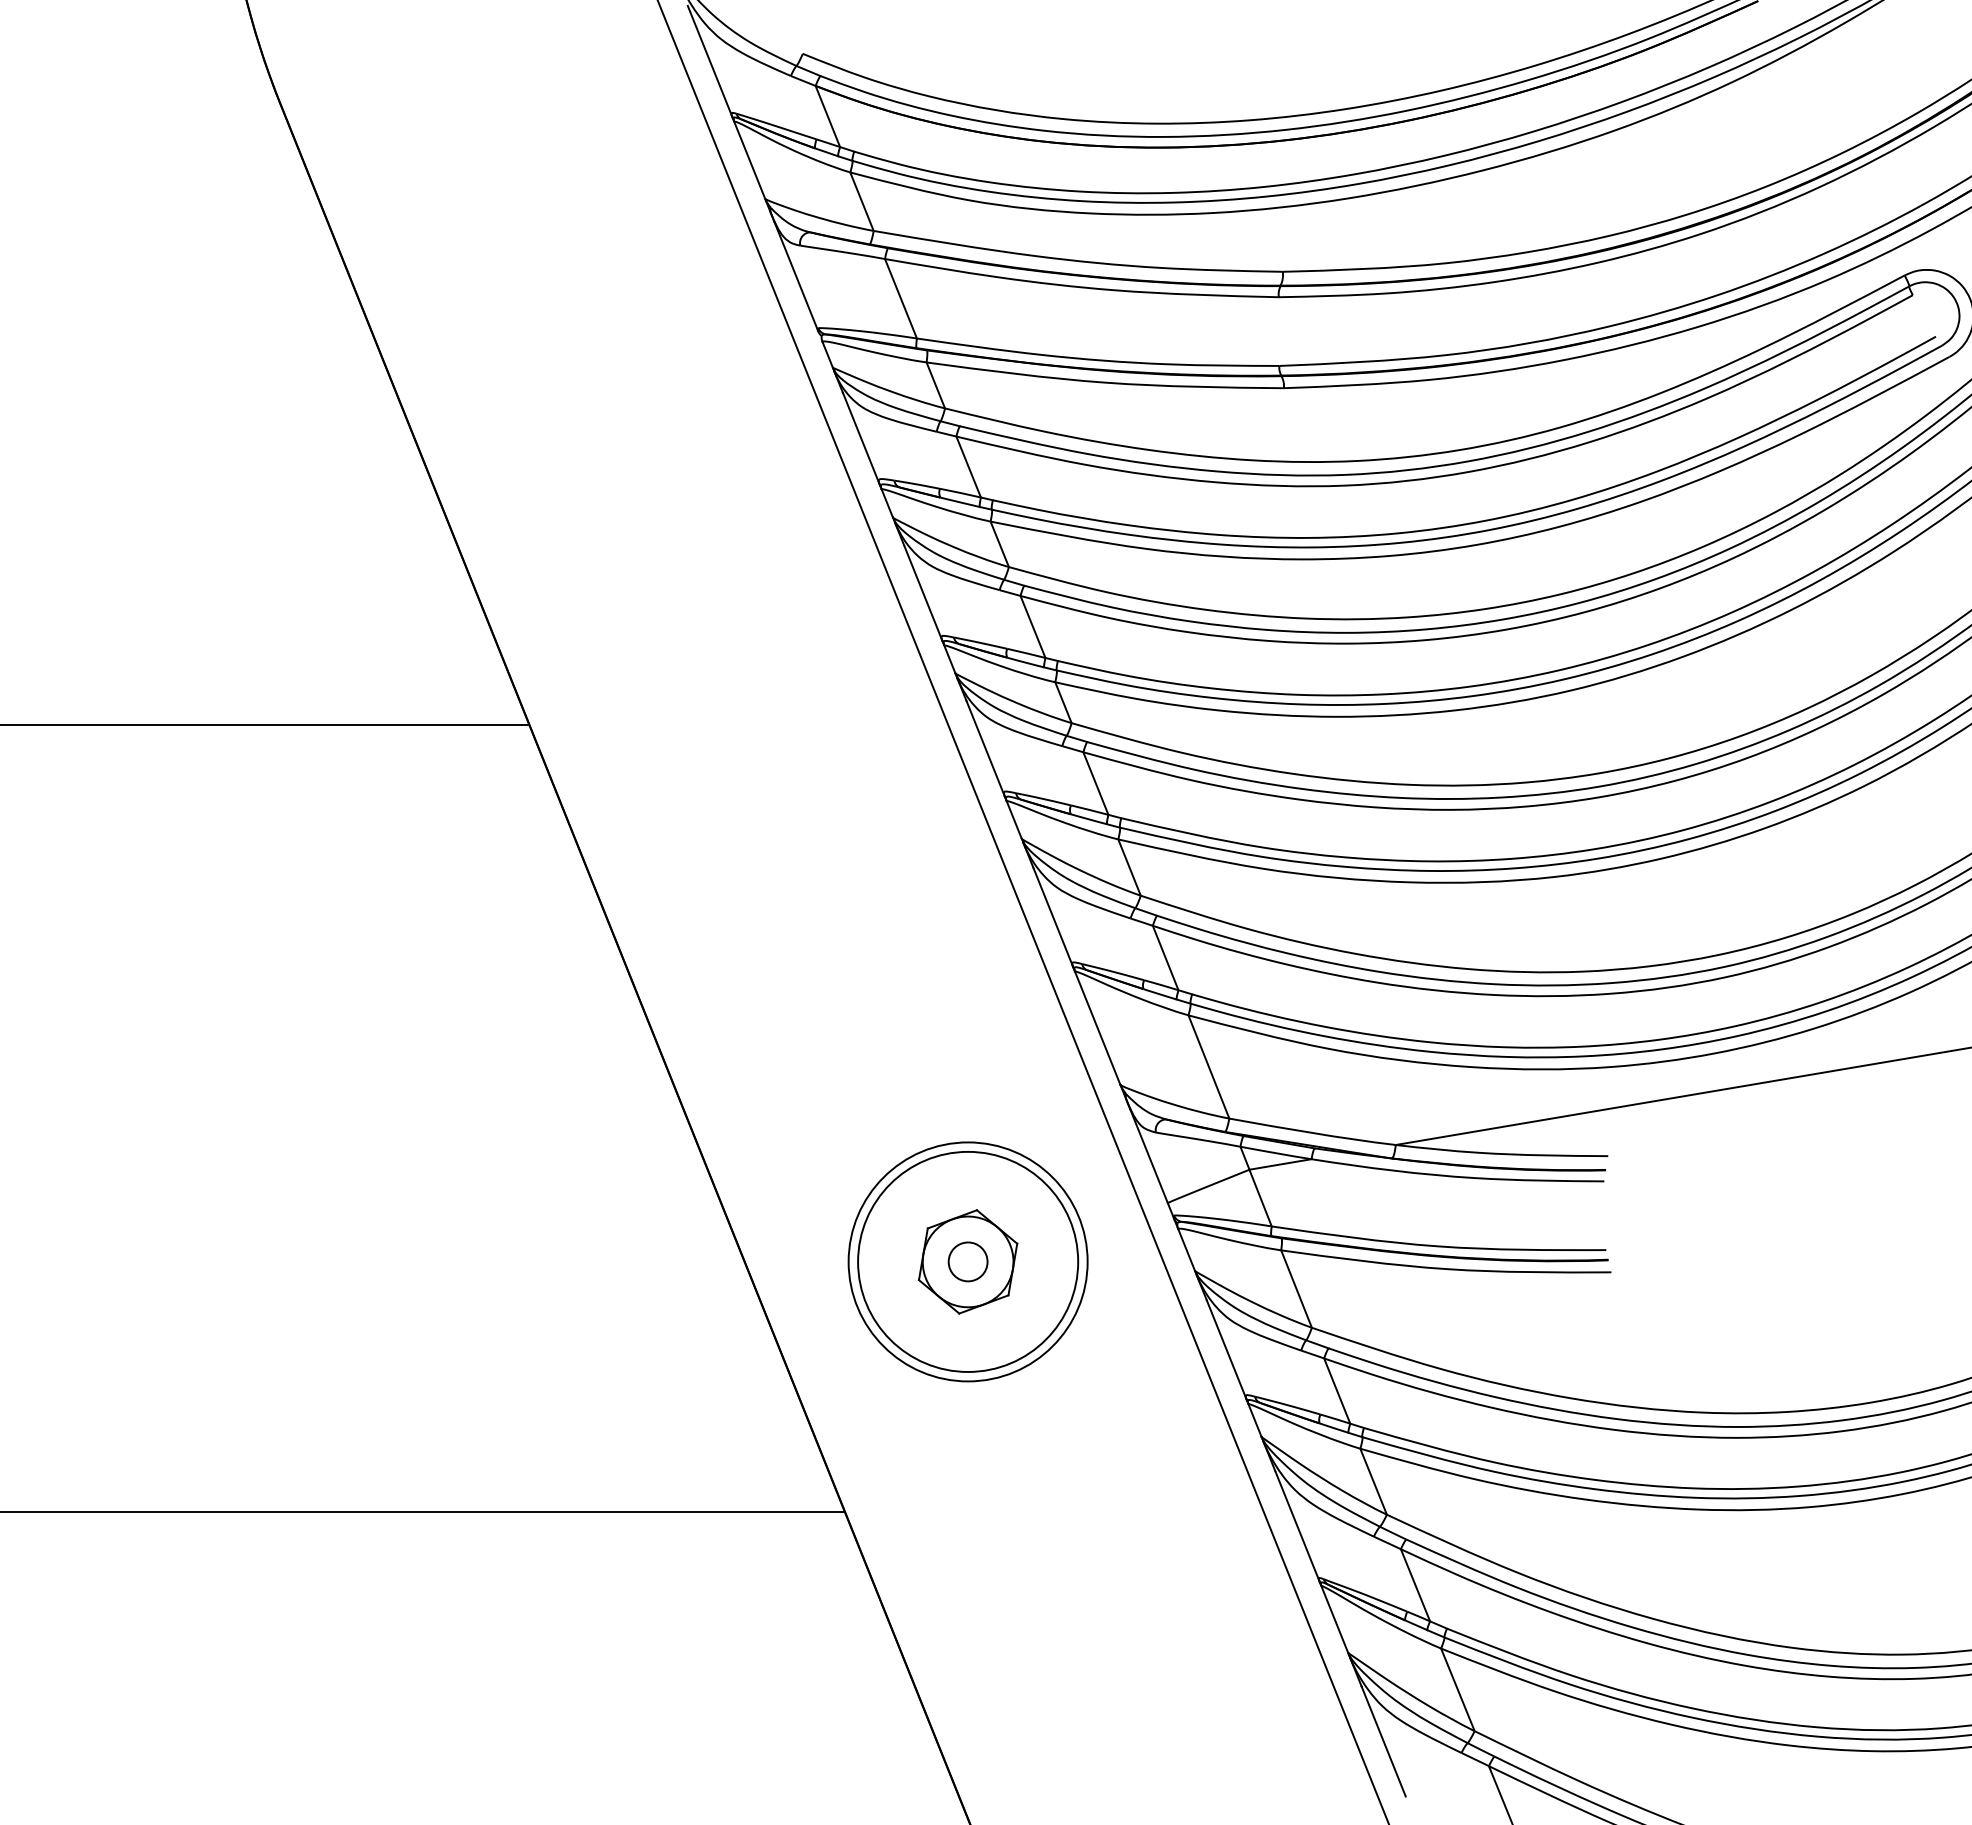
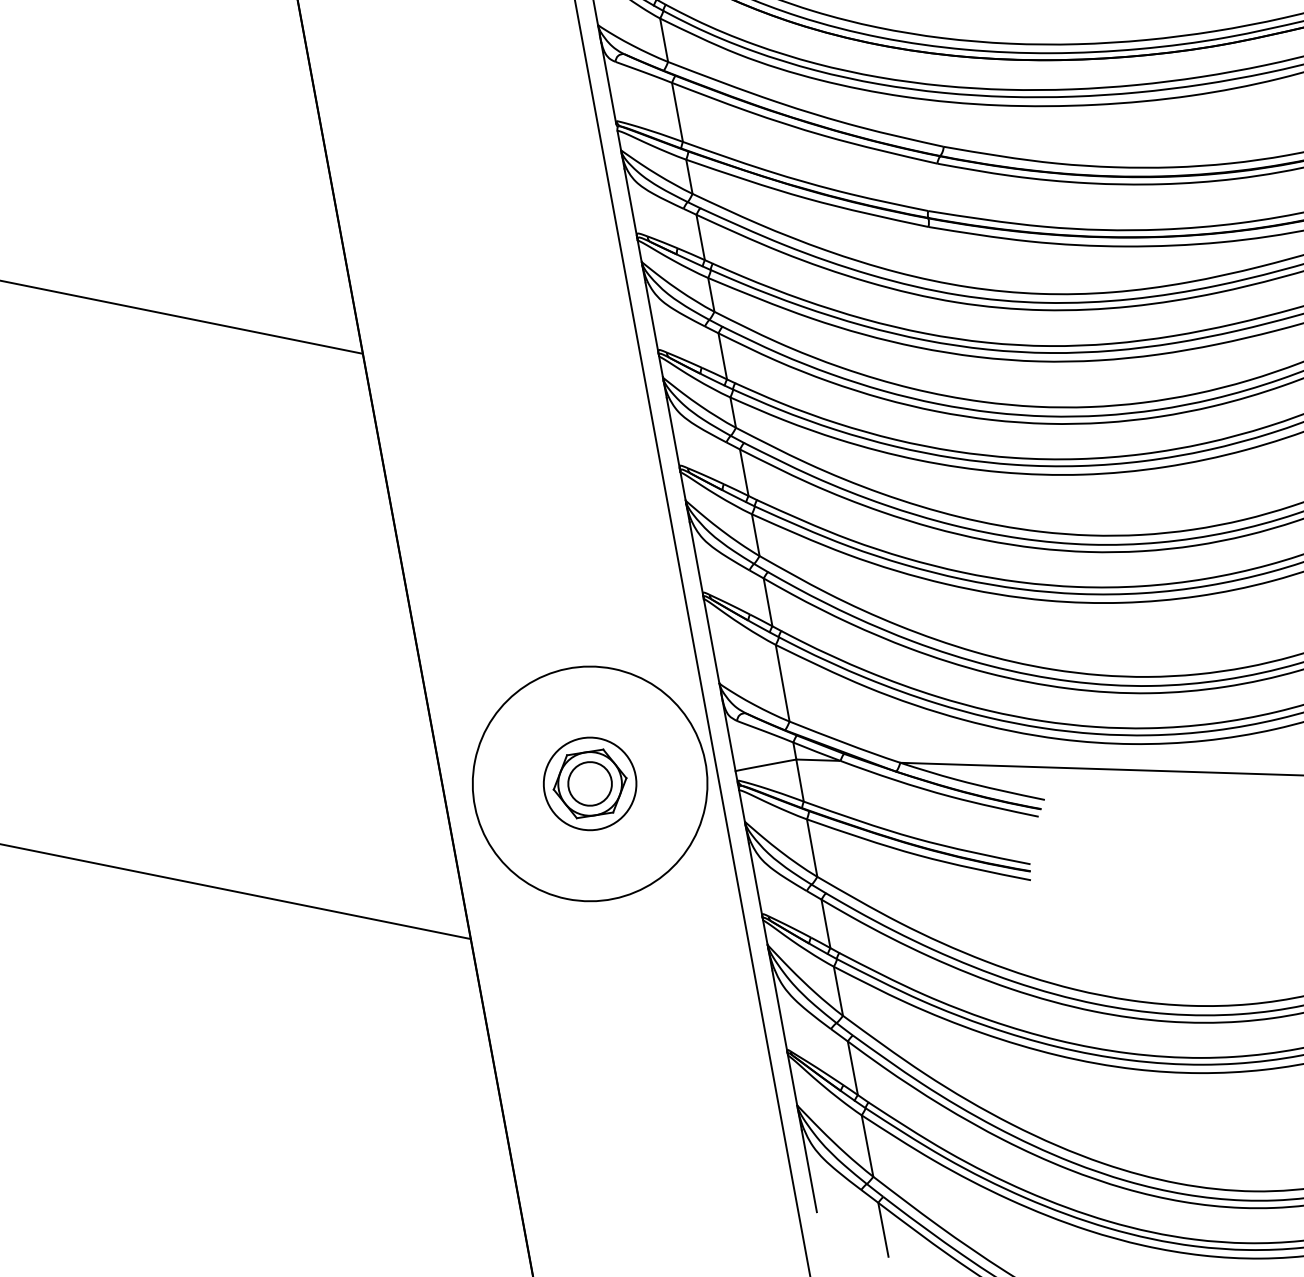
circle: (967, 1261) -> (589, 783), size x1.4
circle: (967, 1261) -> (589, 783), size x1.6
circle: (968, 1261) -> (590, 783), size x0.6

